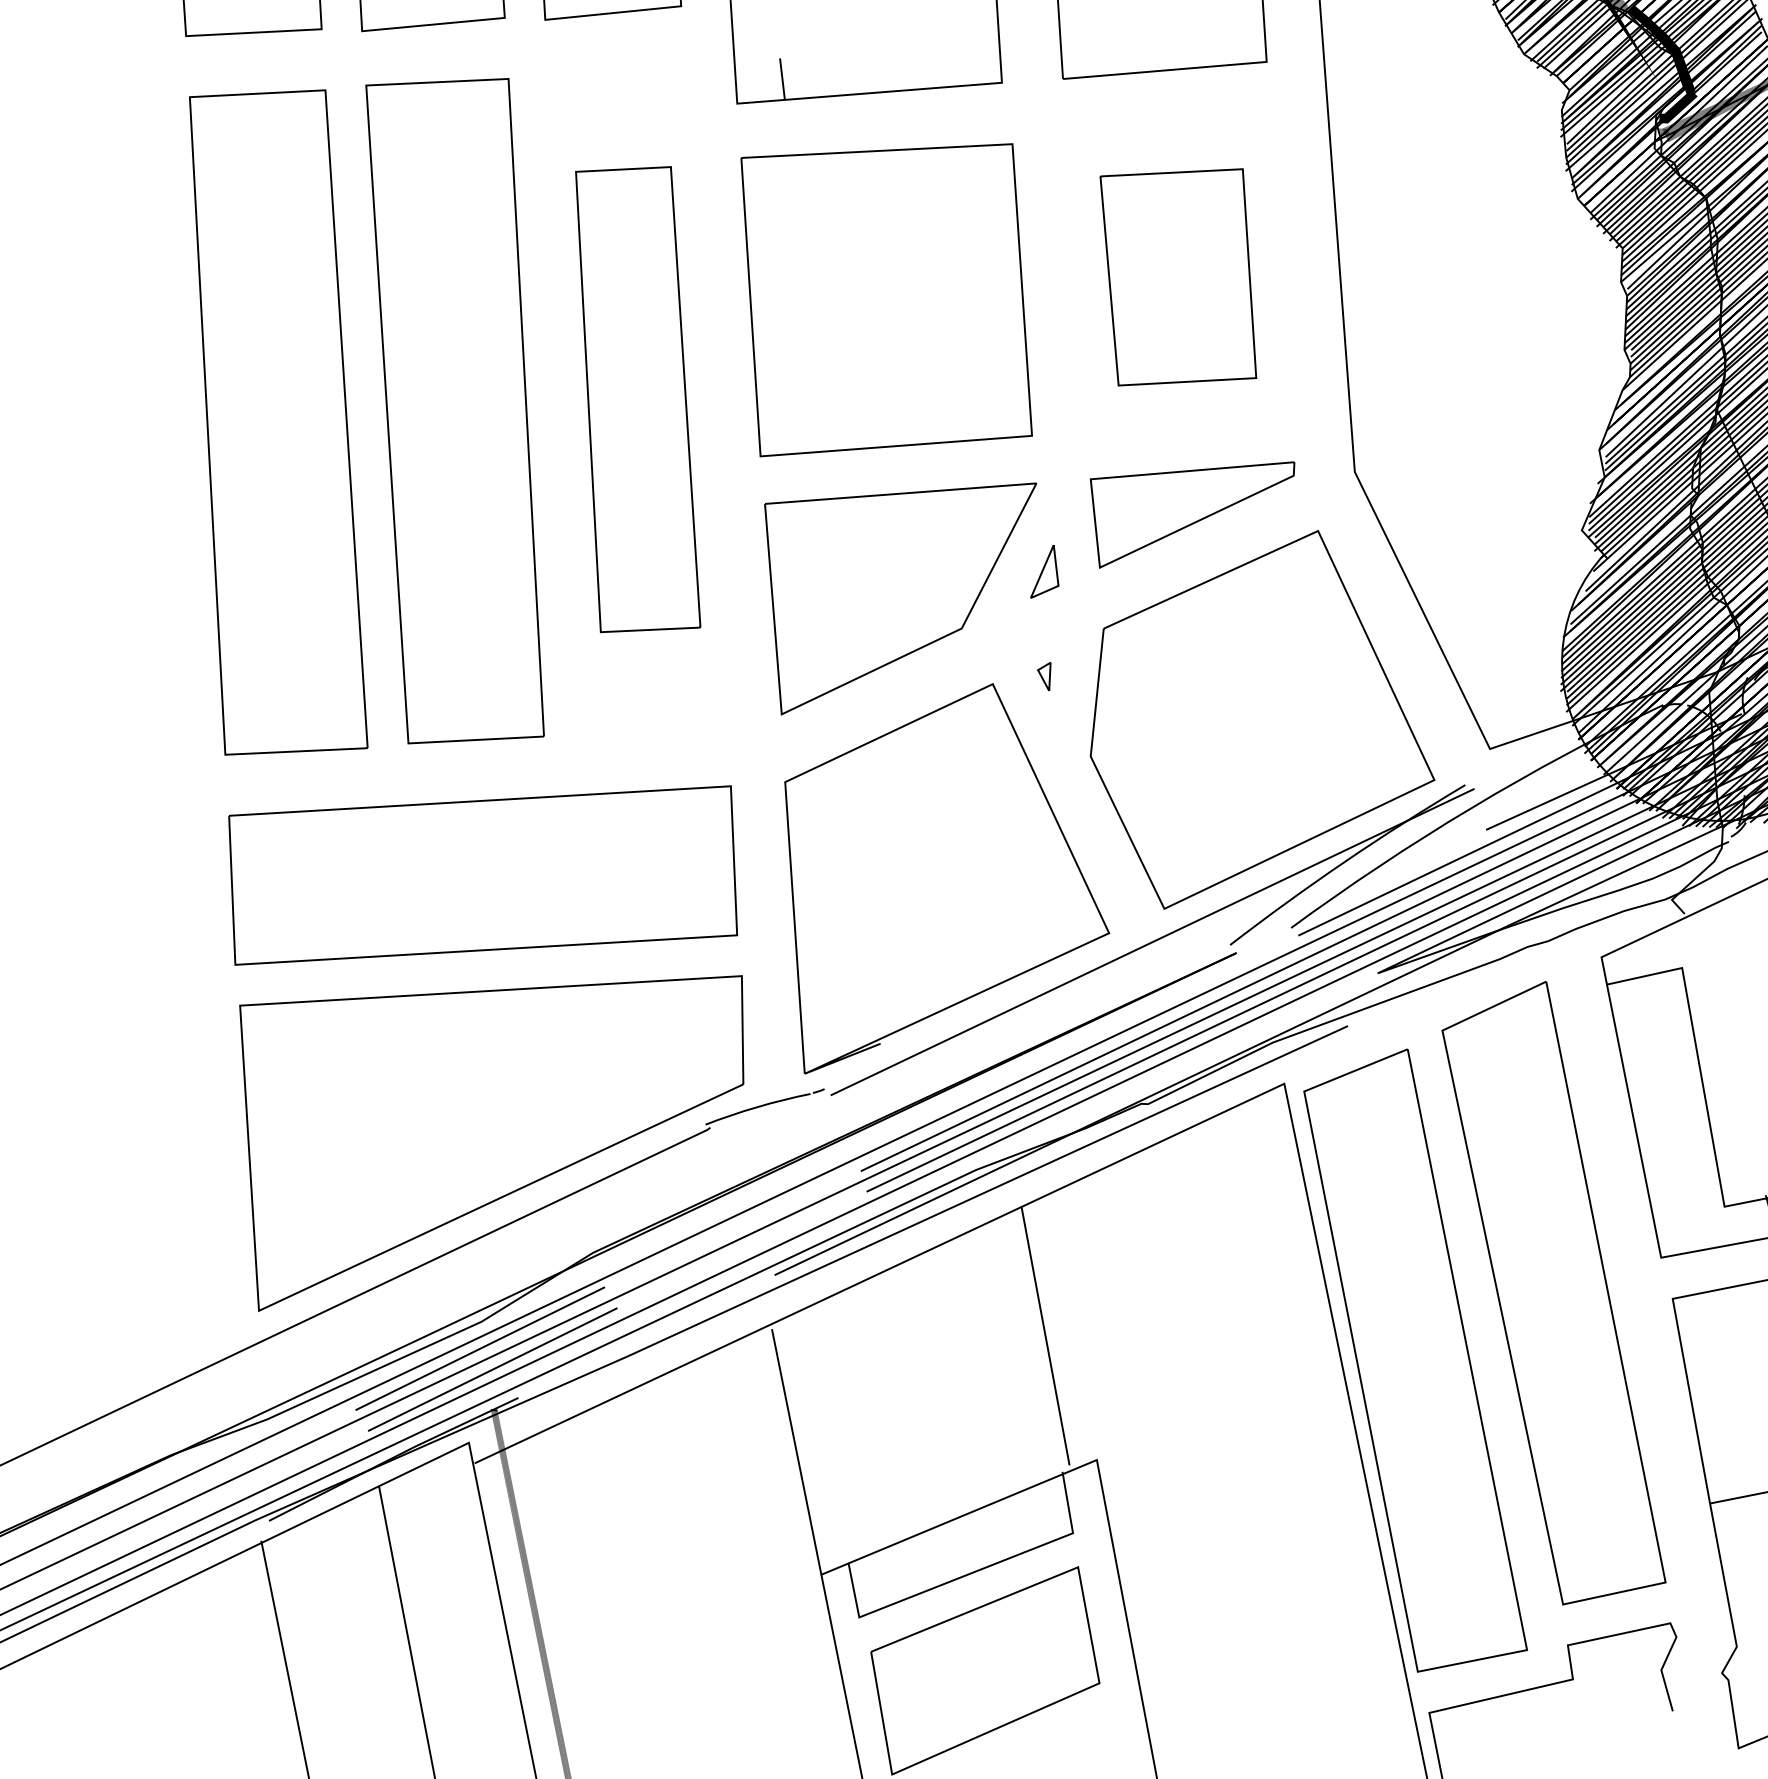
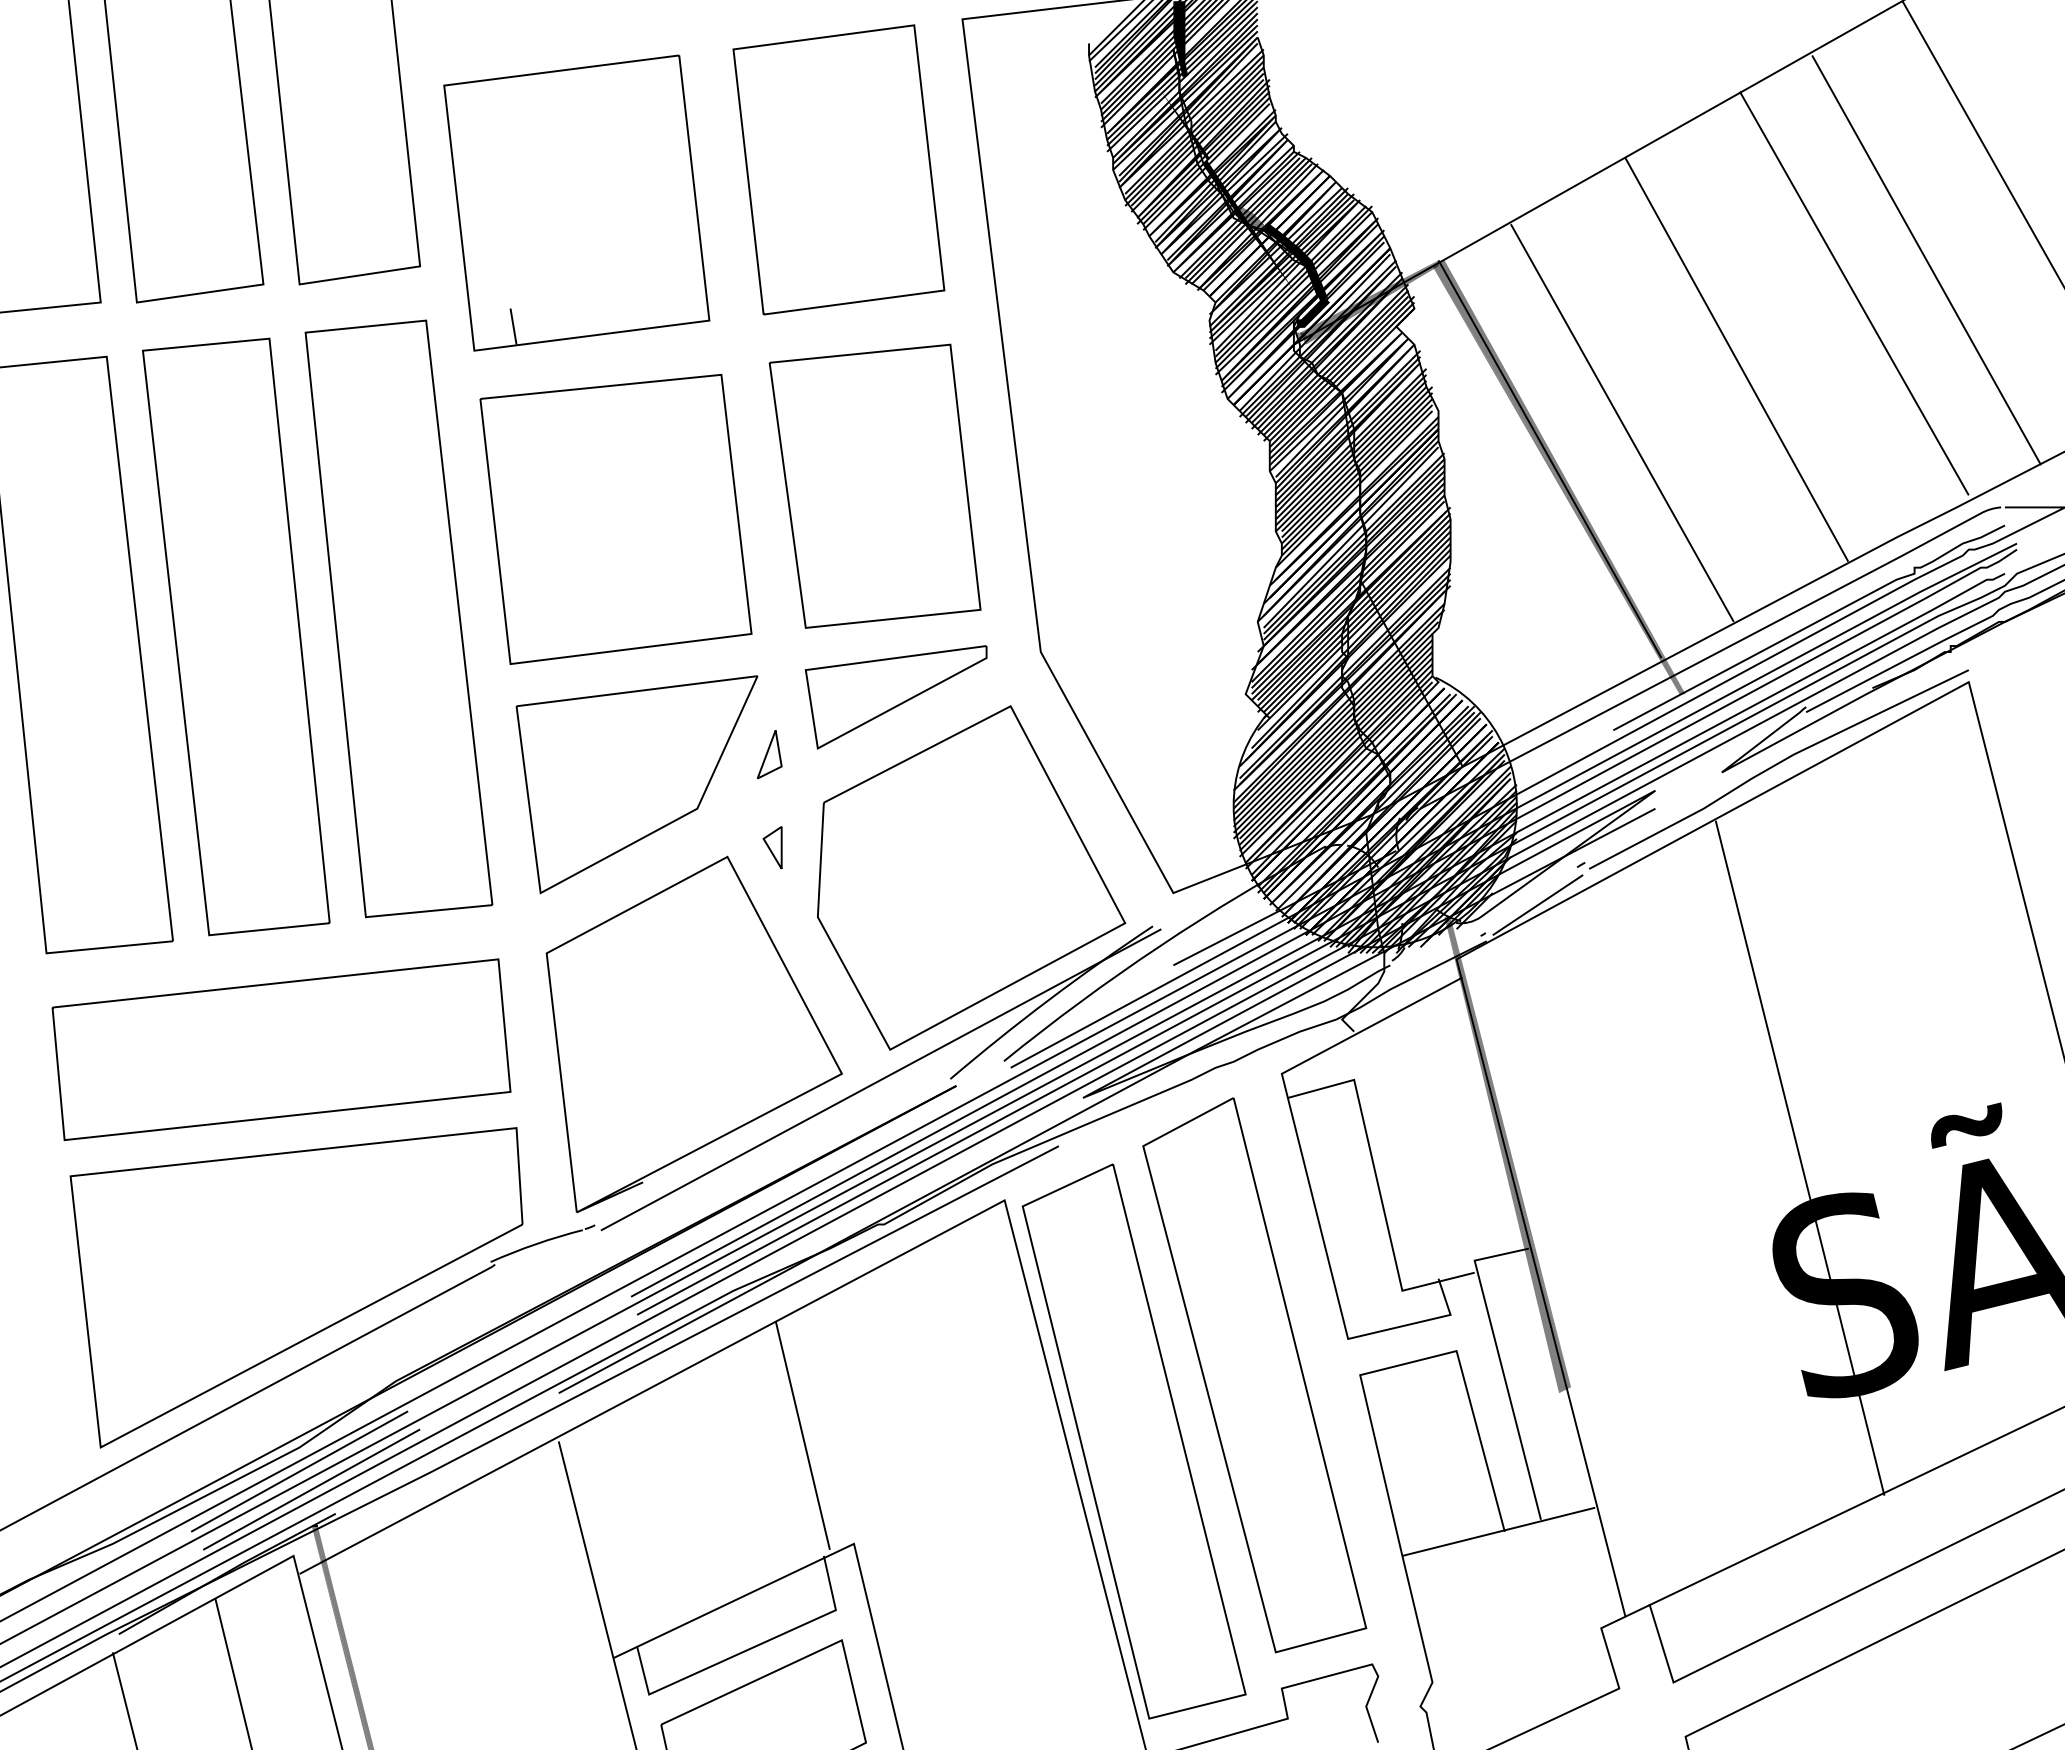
part: (1177, 276) -> (874, 485), size x1.43
part: (637, 399) -> (398, 618), size x1.43
part: (1043, 676) -> (772, 847), size x1.67

